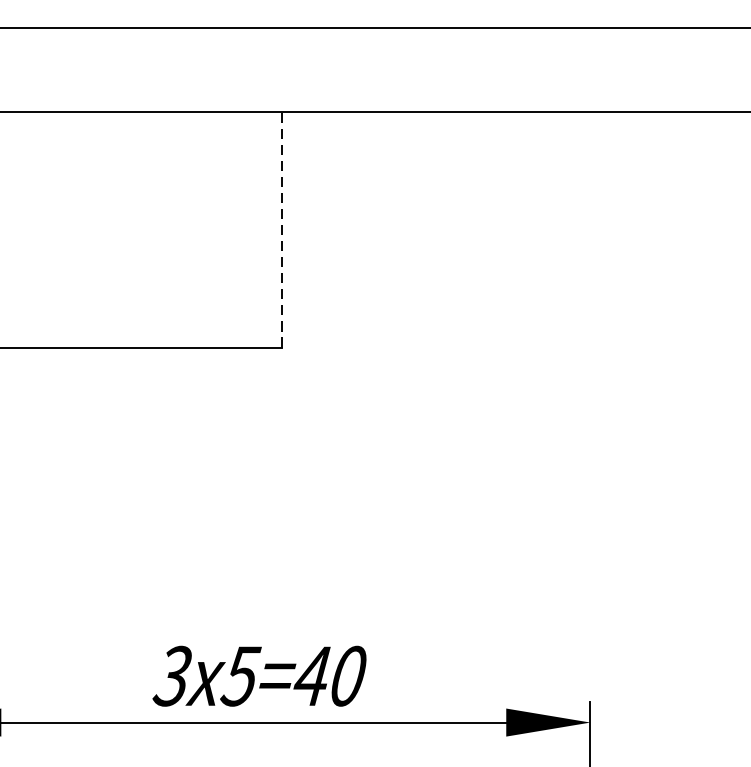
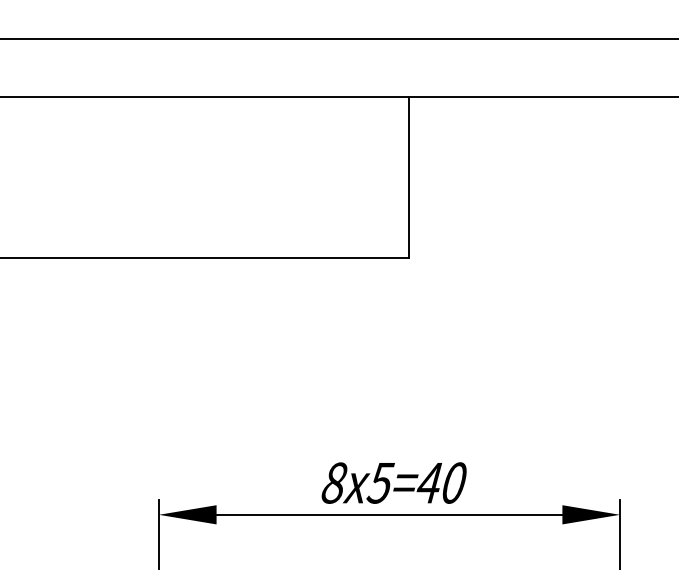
line: (283, 230) -> (409, 177), dashed -> solid
text: (172, 675) -> (333, 482), 3 -> 8

